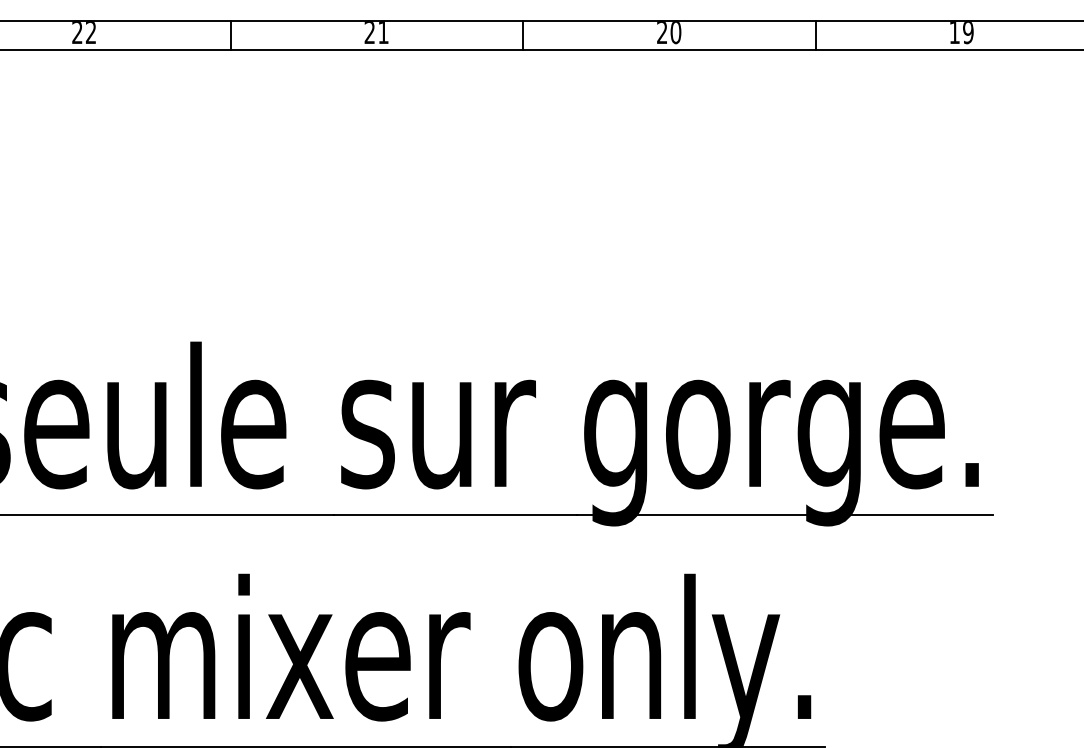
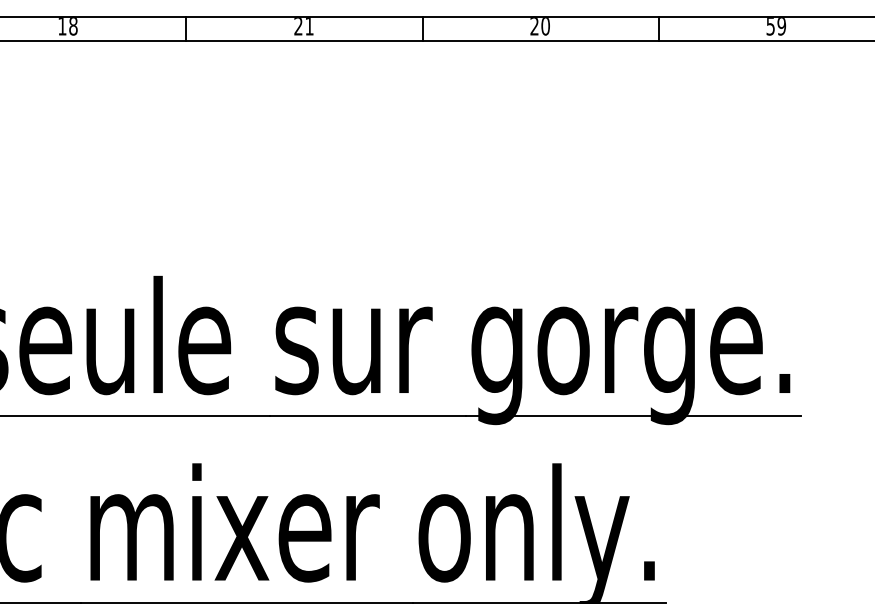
text: (83, 32) -> (67, 26), 22 -> 18
text: (954, 32) -> (770, 26), 19 -> 59

